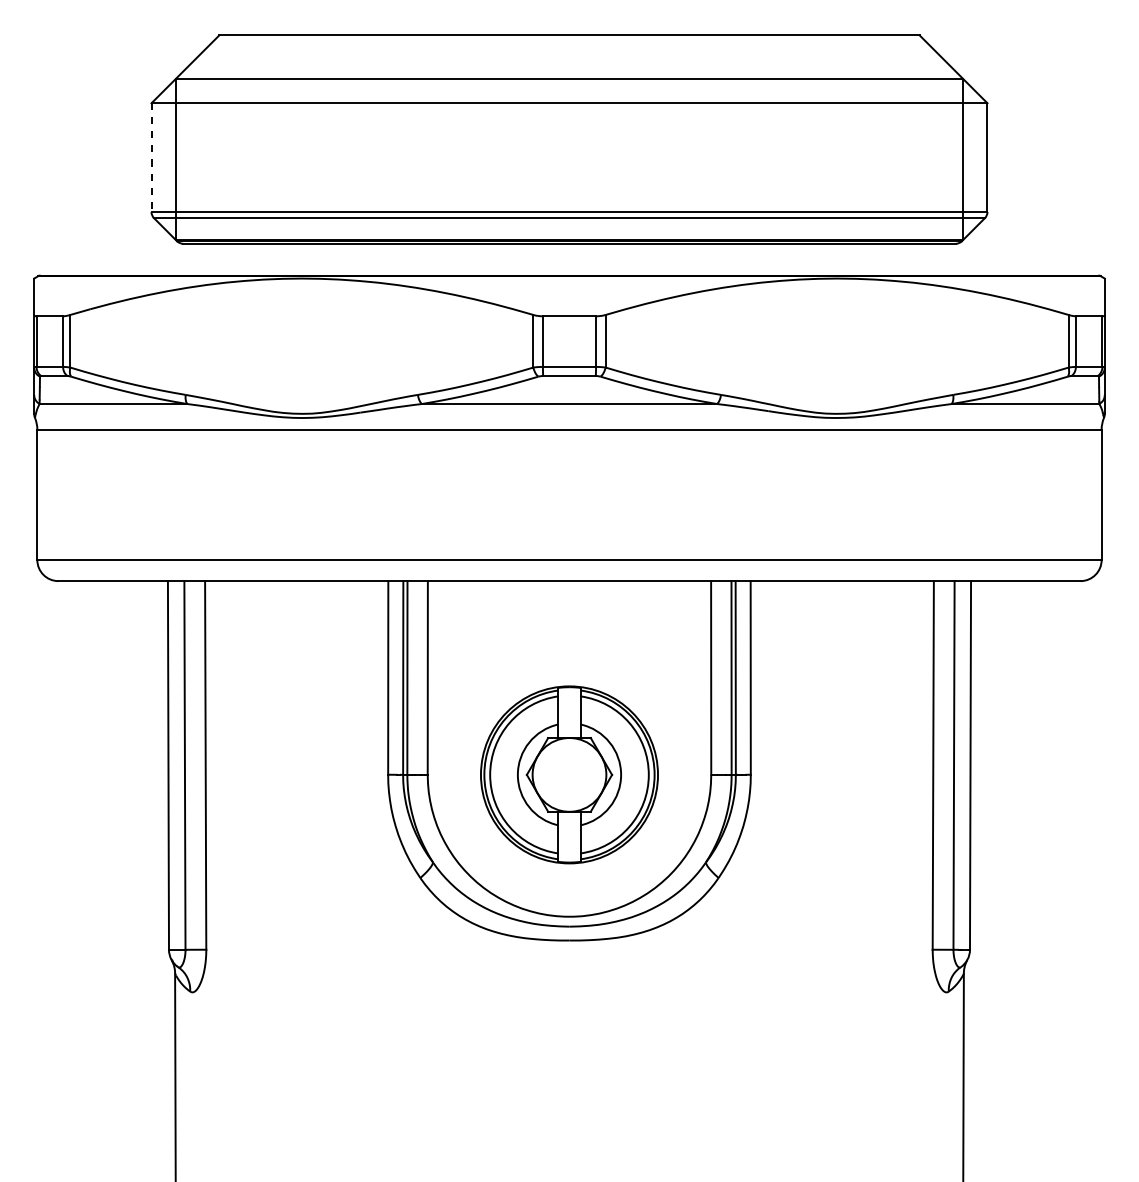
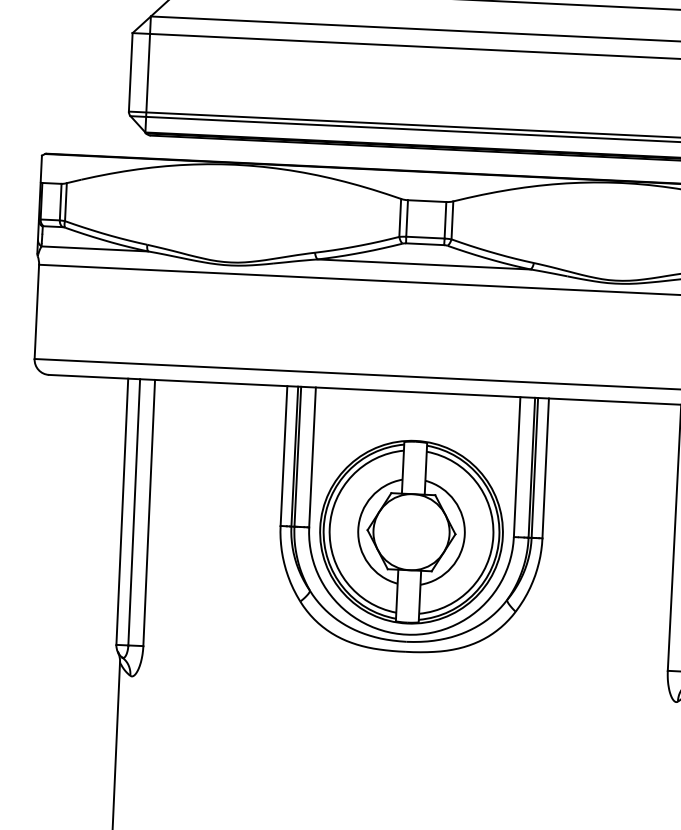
line: (151, 158) -> (130, 72), dashed -> solid
part: (569, 774) -> (411, 531), size x1.43

